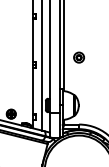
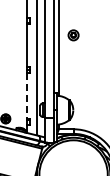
part: (79, 57) -> (73, 35), moved
line: (33, 90) -> (27, 95), solid -> dashed

